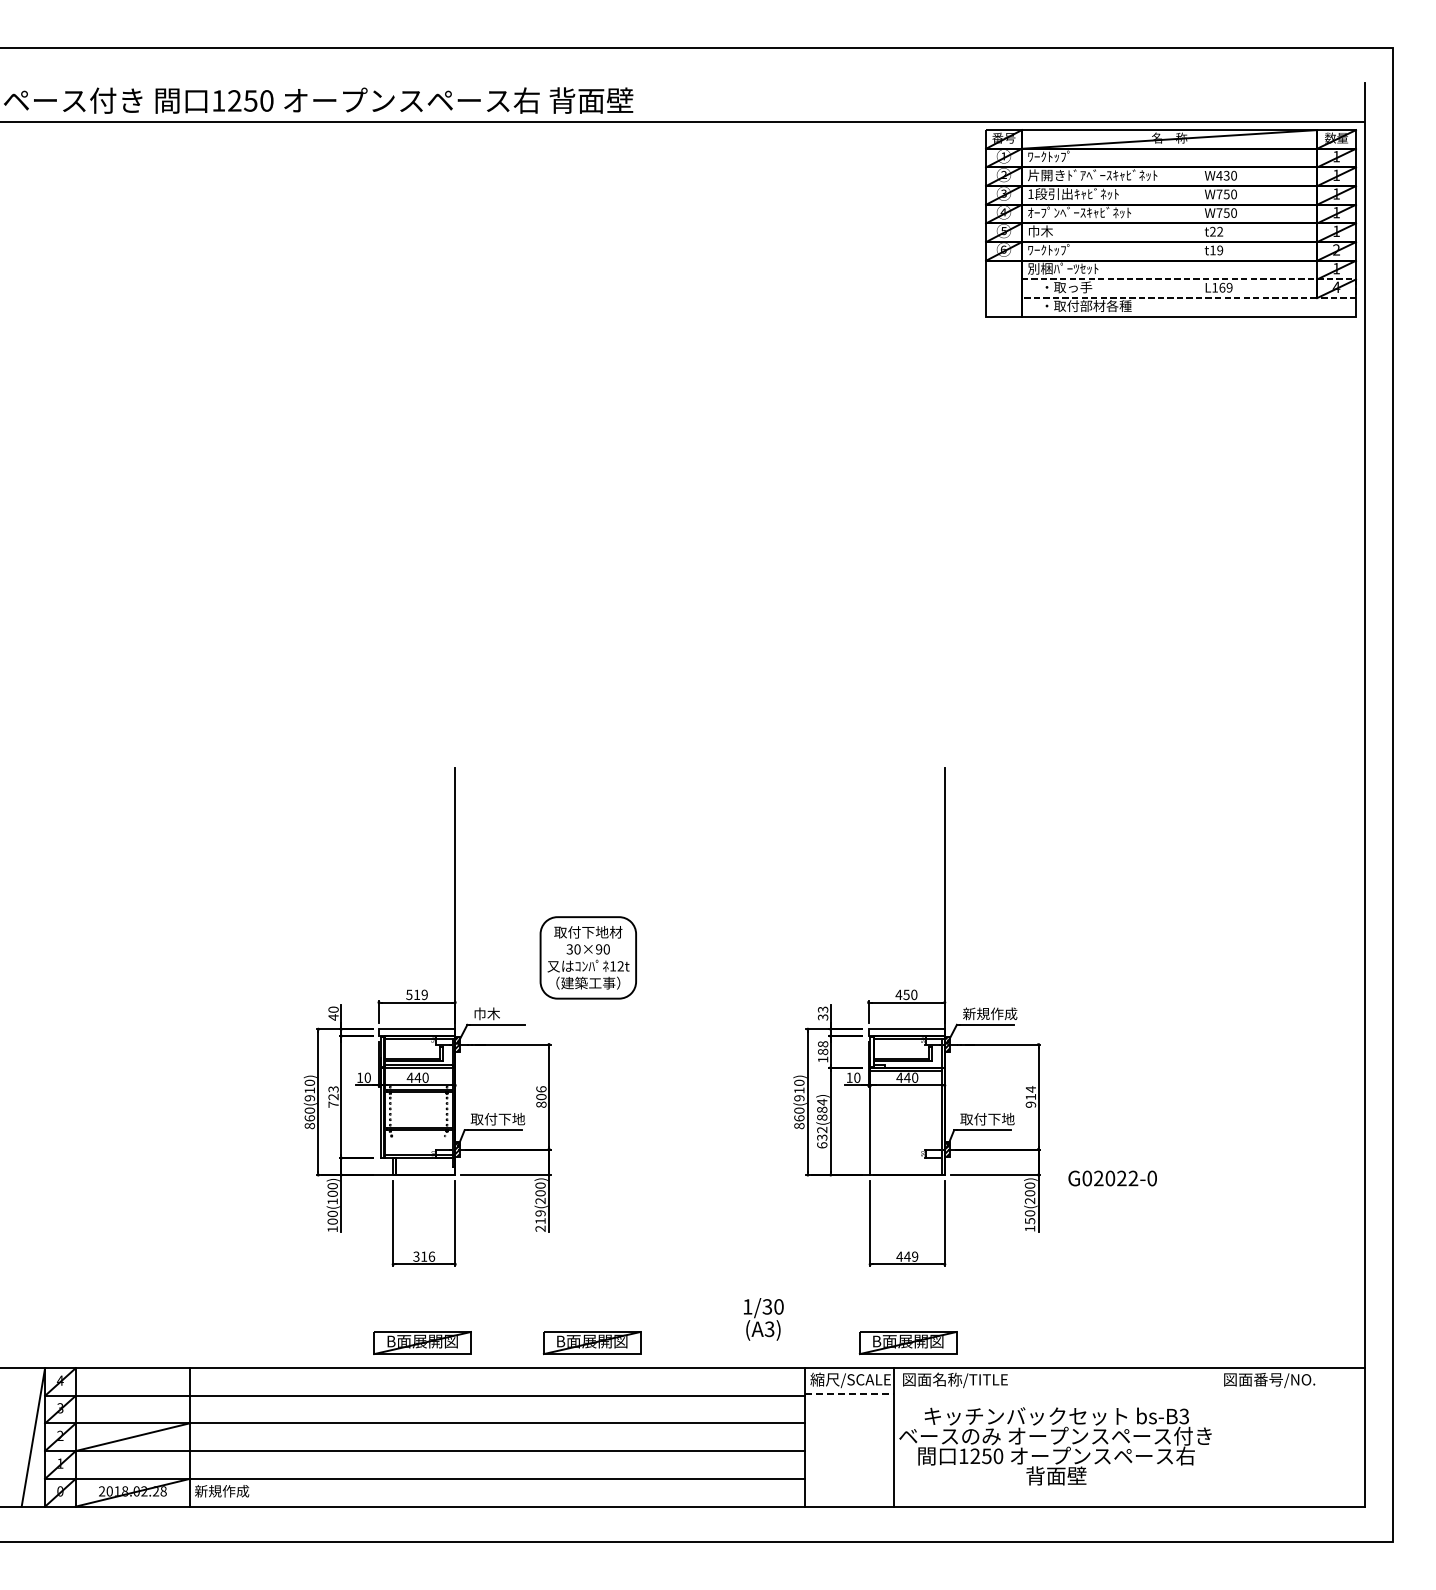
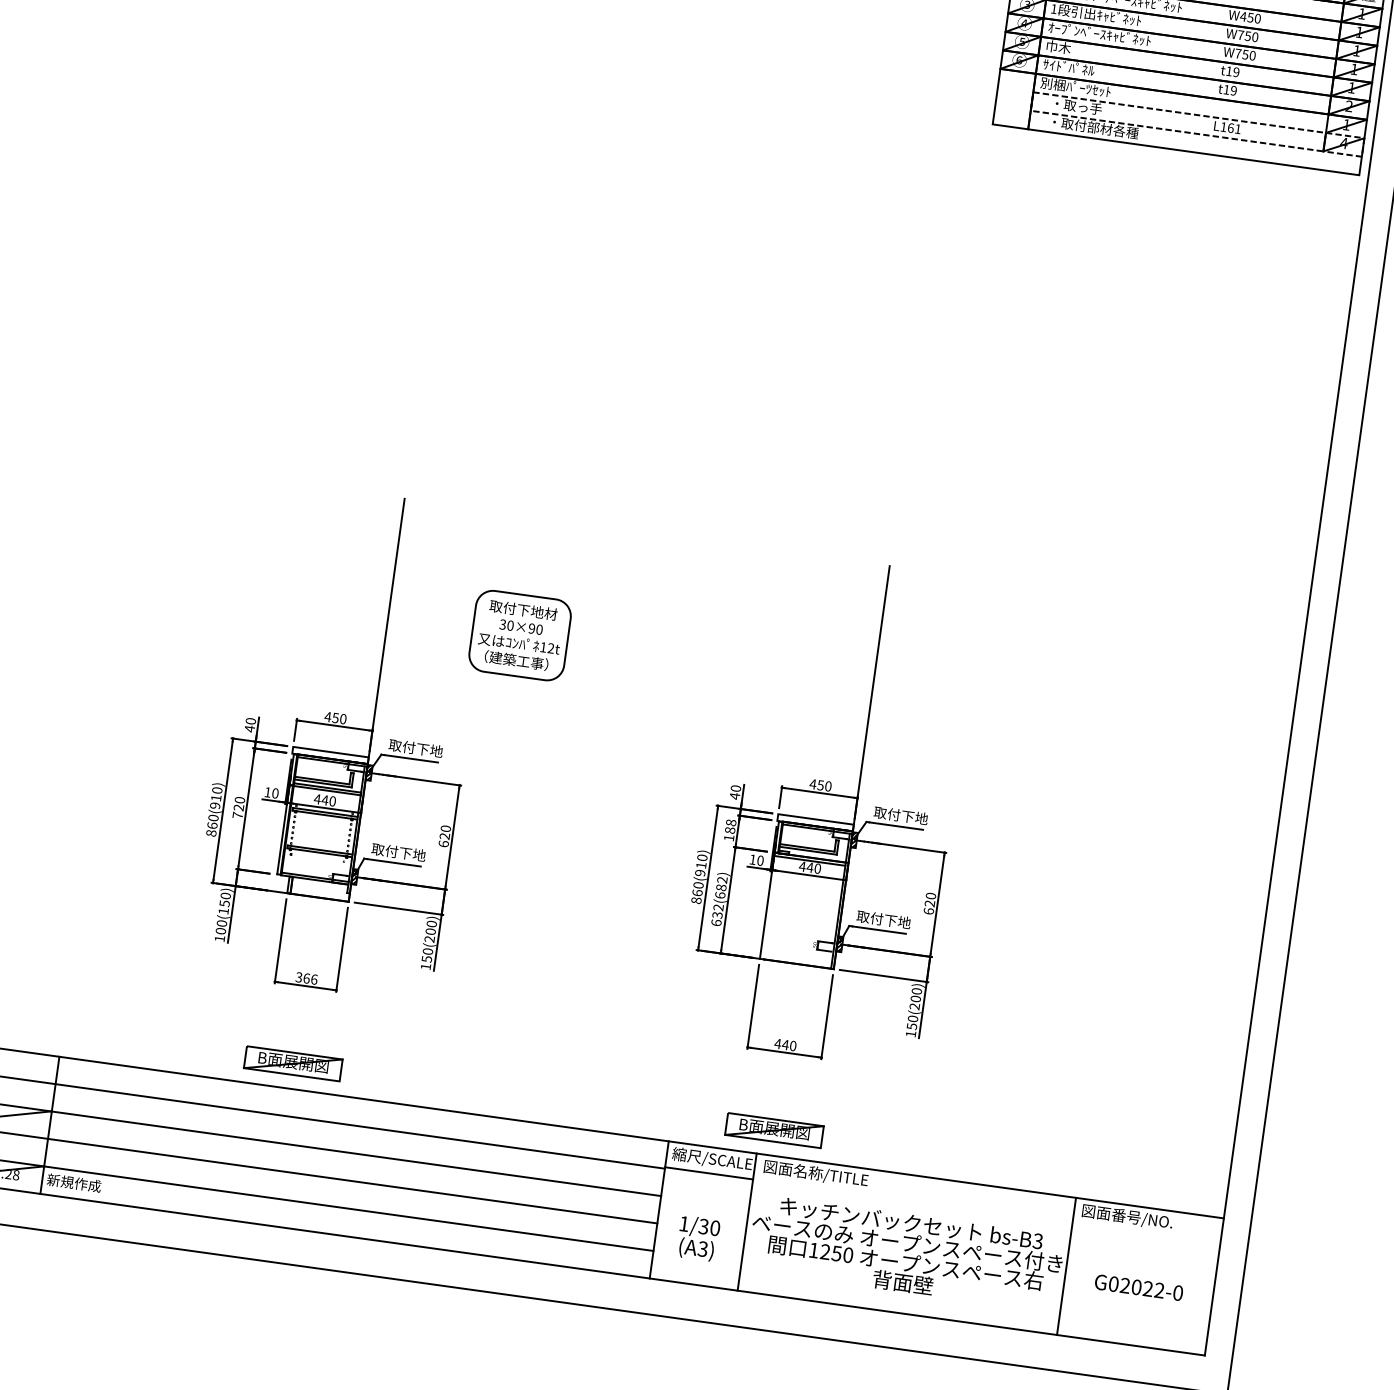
text: (1226, 174) -> (1250, 16), W430 -> W450
text: (1216, 231) -> (1232, 71), t22 -> t19
text: (1053, 249) -> (1068, 66), ﾜｰｸﾄｯﾌﾟ -> ｻｲﾄﾞﾊﾟﾈﾙ
text: (1229, 287) -> (1237, 128), L169 -> L161
part: (587, 957) -> (519, 635), moved
text: (416, 994) -> (335, 717), 519 -> 450
text: (500, 1013) -> (415, 747), 巾木 -> 取付下地
text: (822, 1013) -> (734, 792), 33 -> 40
text: (990, 1013) -> (901, 815), 新規作成 -> 取付下地
text: (333, 1089) -> (239, 800), 723 -> 720
text: (541, 1096) -> (444, 835), 806 -> 620
text: (1030, 1096) -> (929, 903), 914 -> 620
text: (822, 1109) -> (721, 887), 632(884) -> 632(682)
text: (1112, 1178) -> (1138, 1287), moved
text: (332, 1193) -> (224, 903), 100(100) -> 100(150)
text: (540, 1220) -> (426, 958), 219(200) -> 150(200)
text: (424, 1256) -> (307, 978), 316 -> 366
text: (915, 1256) -> (793, 1045), 449 -> 440
text: (763, 1319) -> (698, 1238), moved
part: (592, 1343) -> (461, 1087), removed
line: (849, 1394) -> (709, 1173), dashed -> solid
line: (1216, 1437) -> (1066, 1266), added

